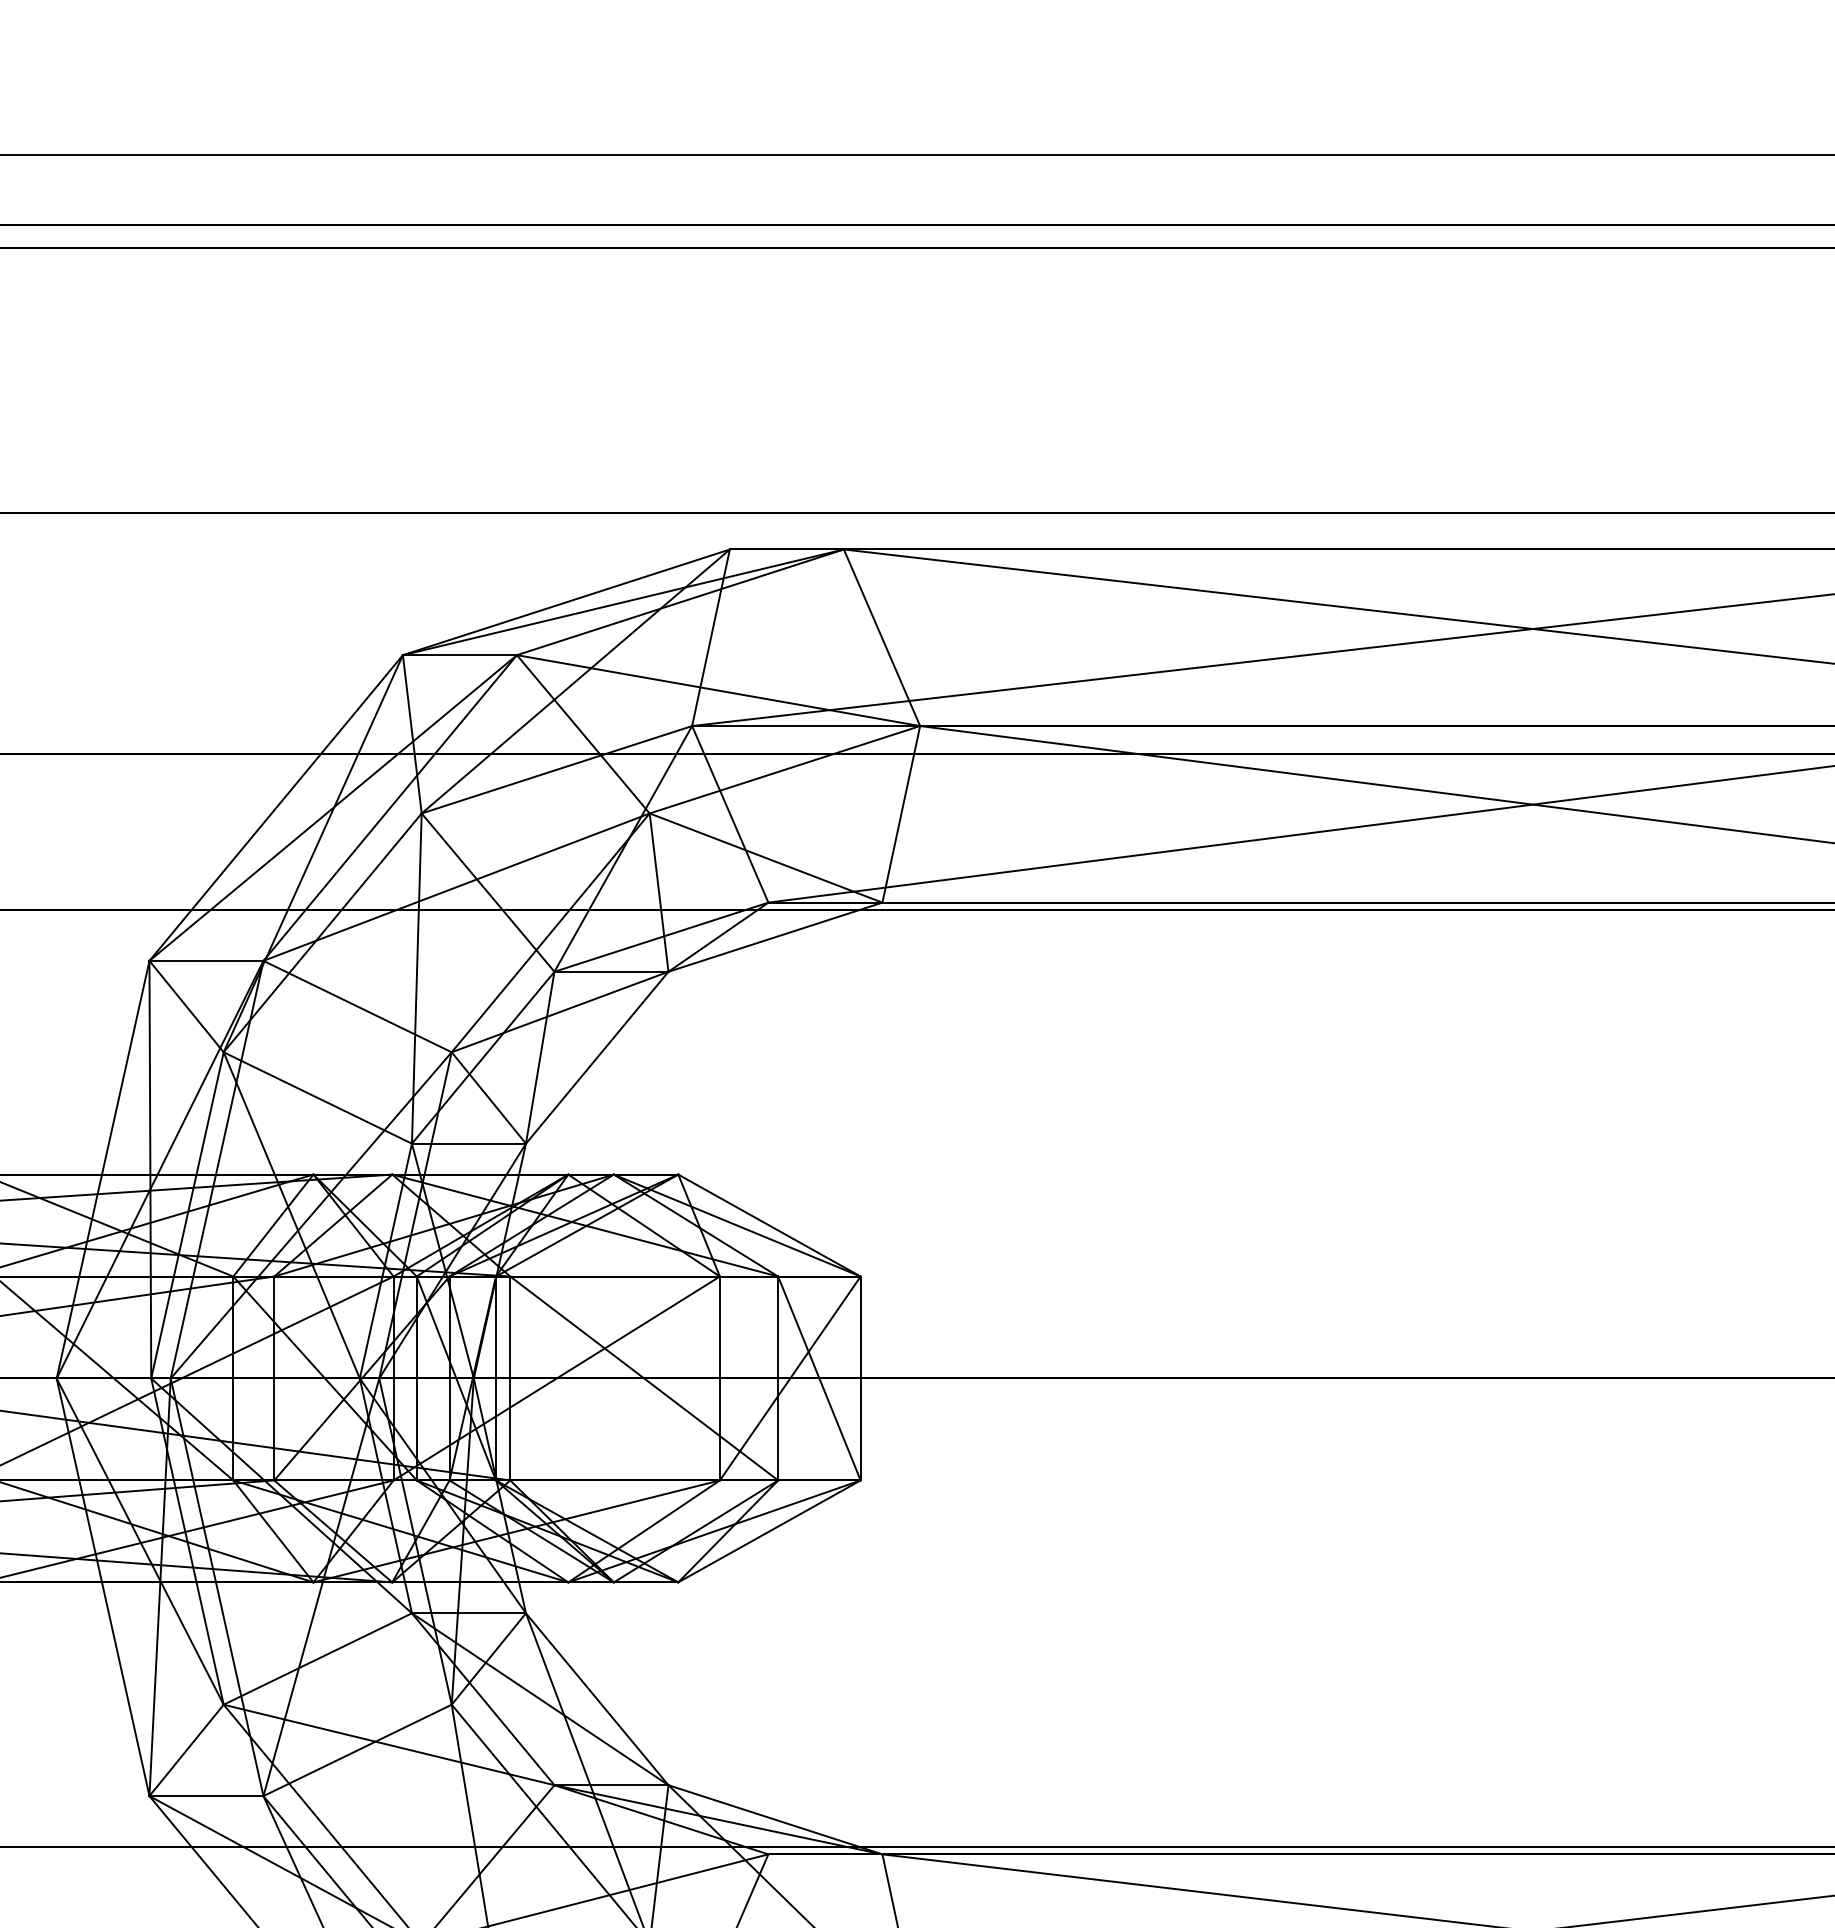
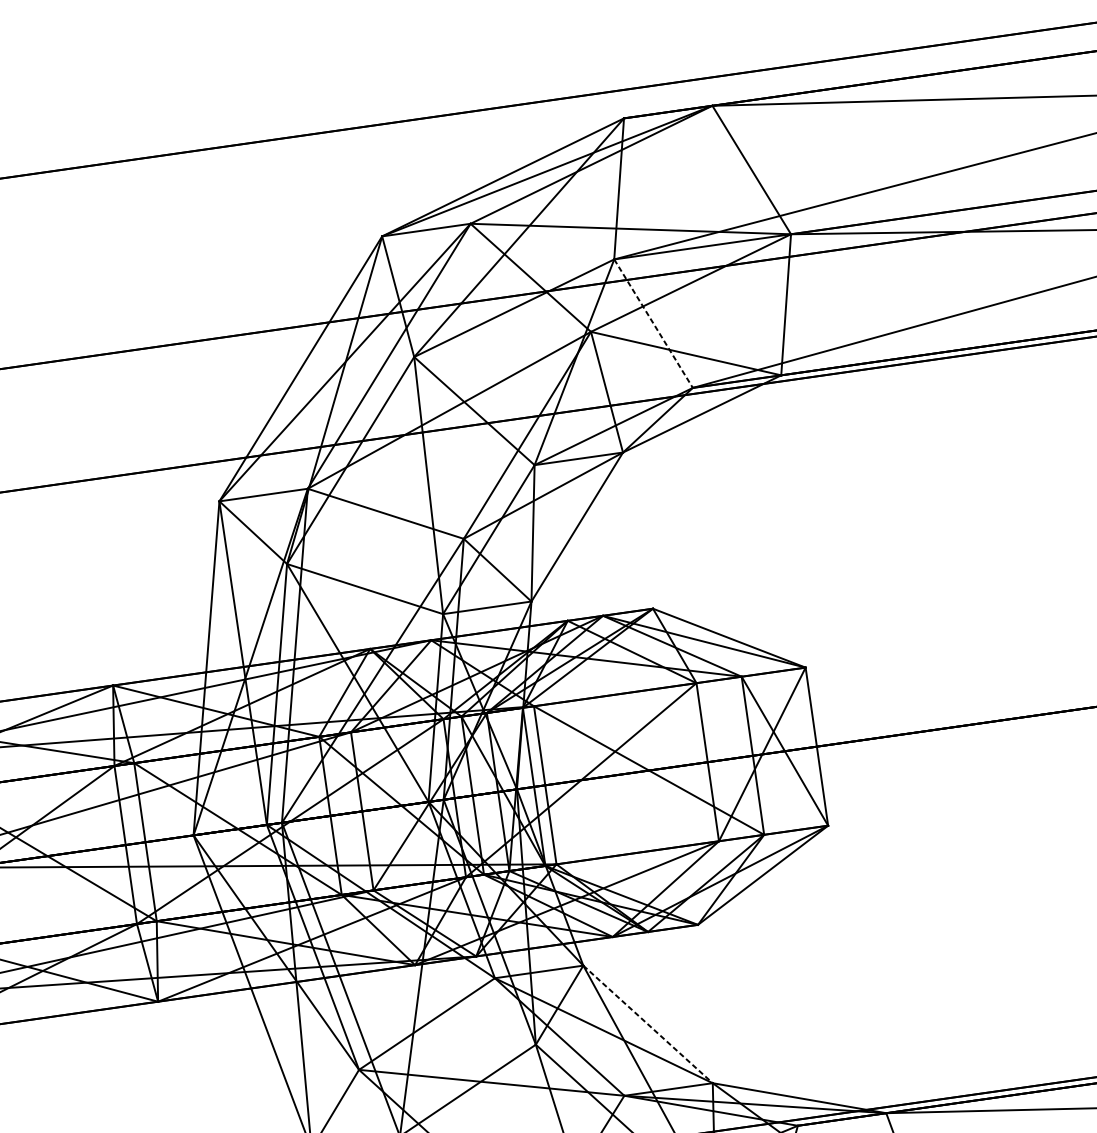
line: (730, 814) -> (653, 323), solid -> dashed
line: (597, 1699) -> (648, 1024), solid -> dashed

